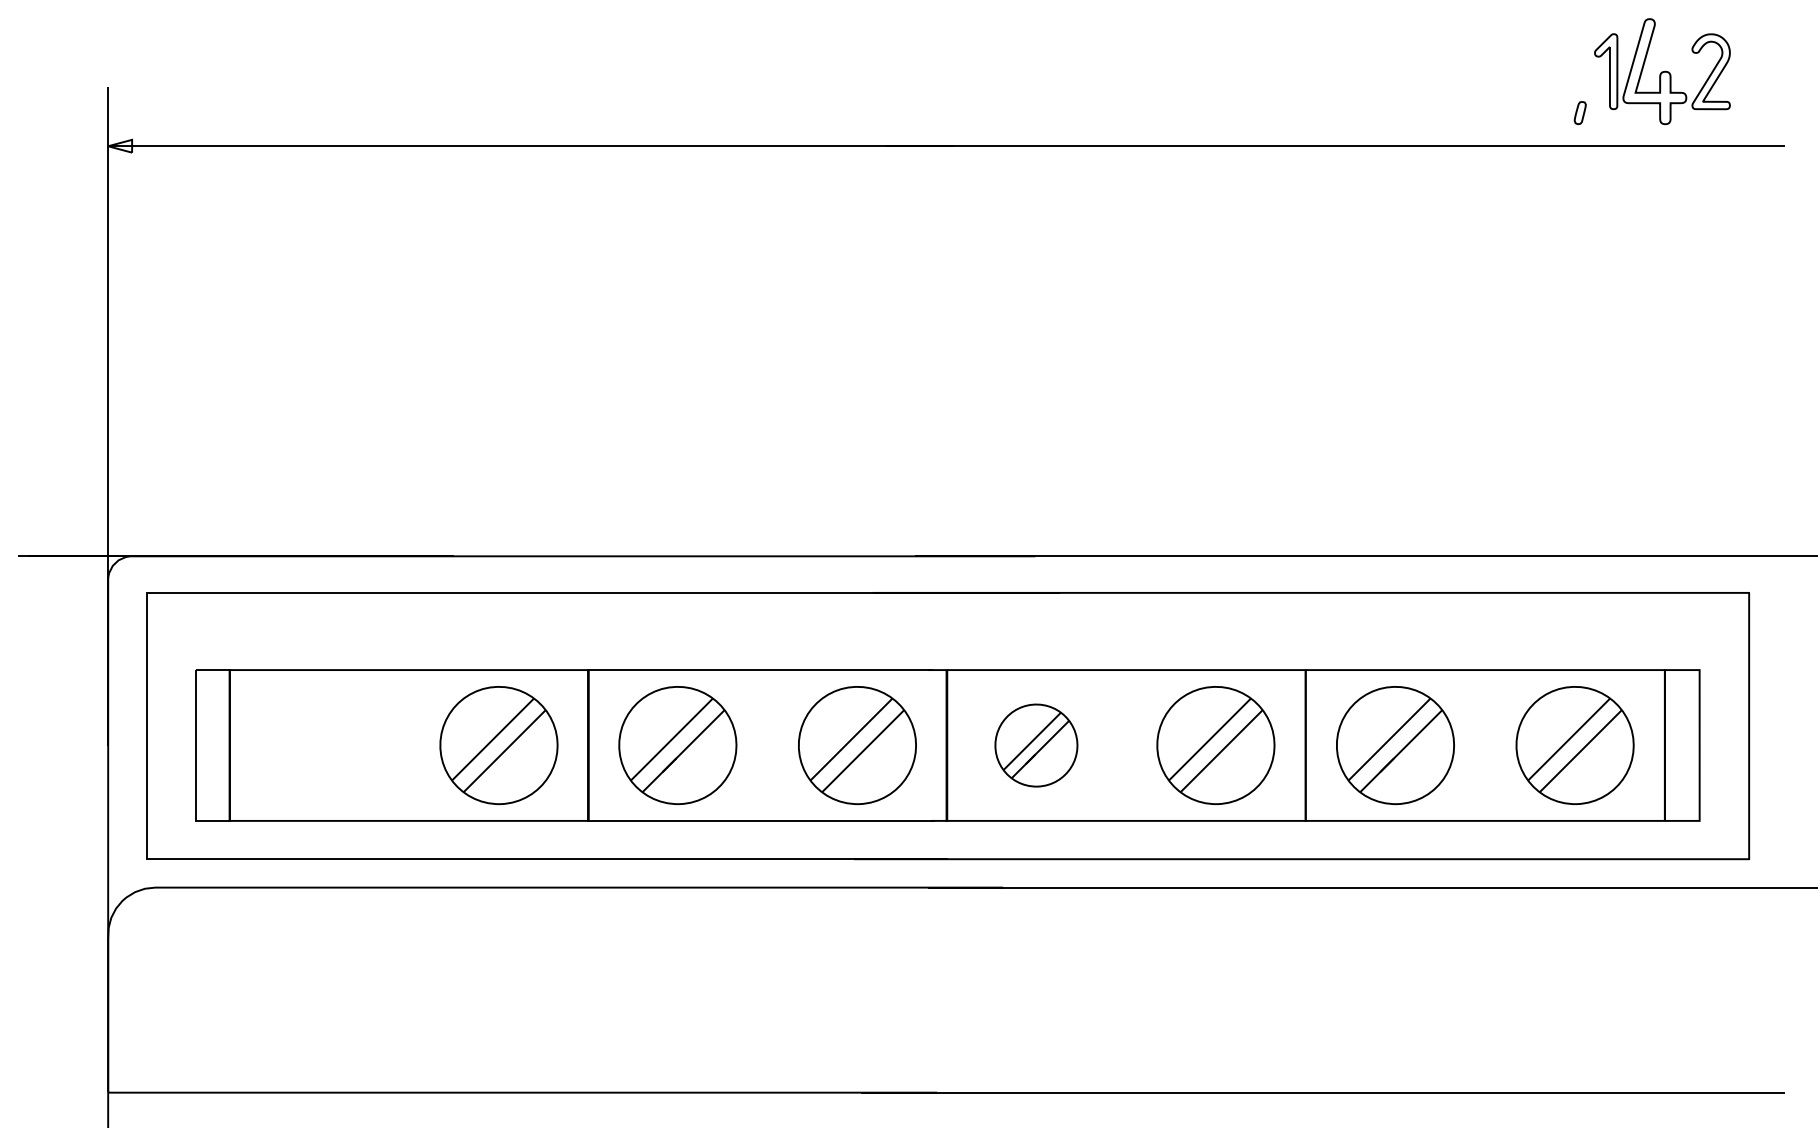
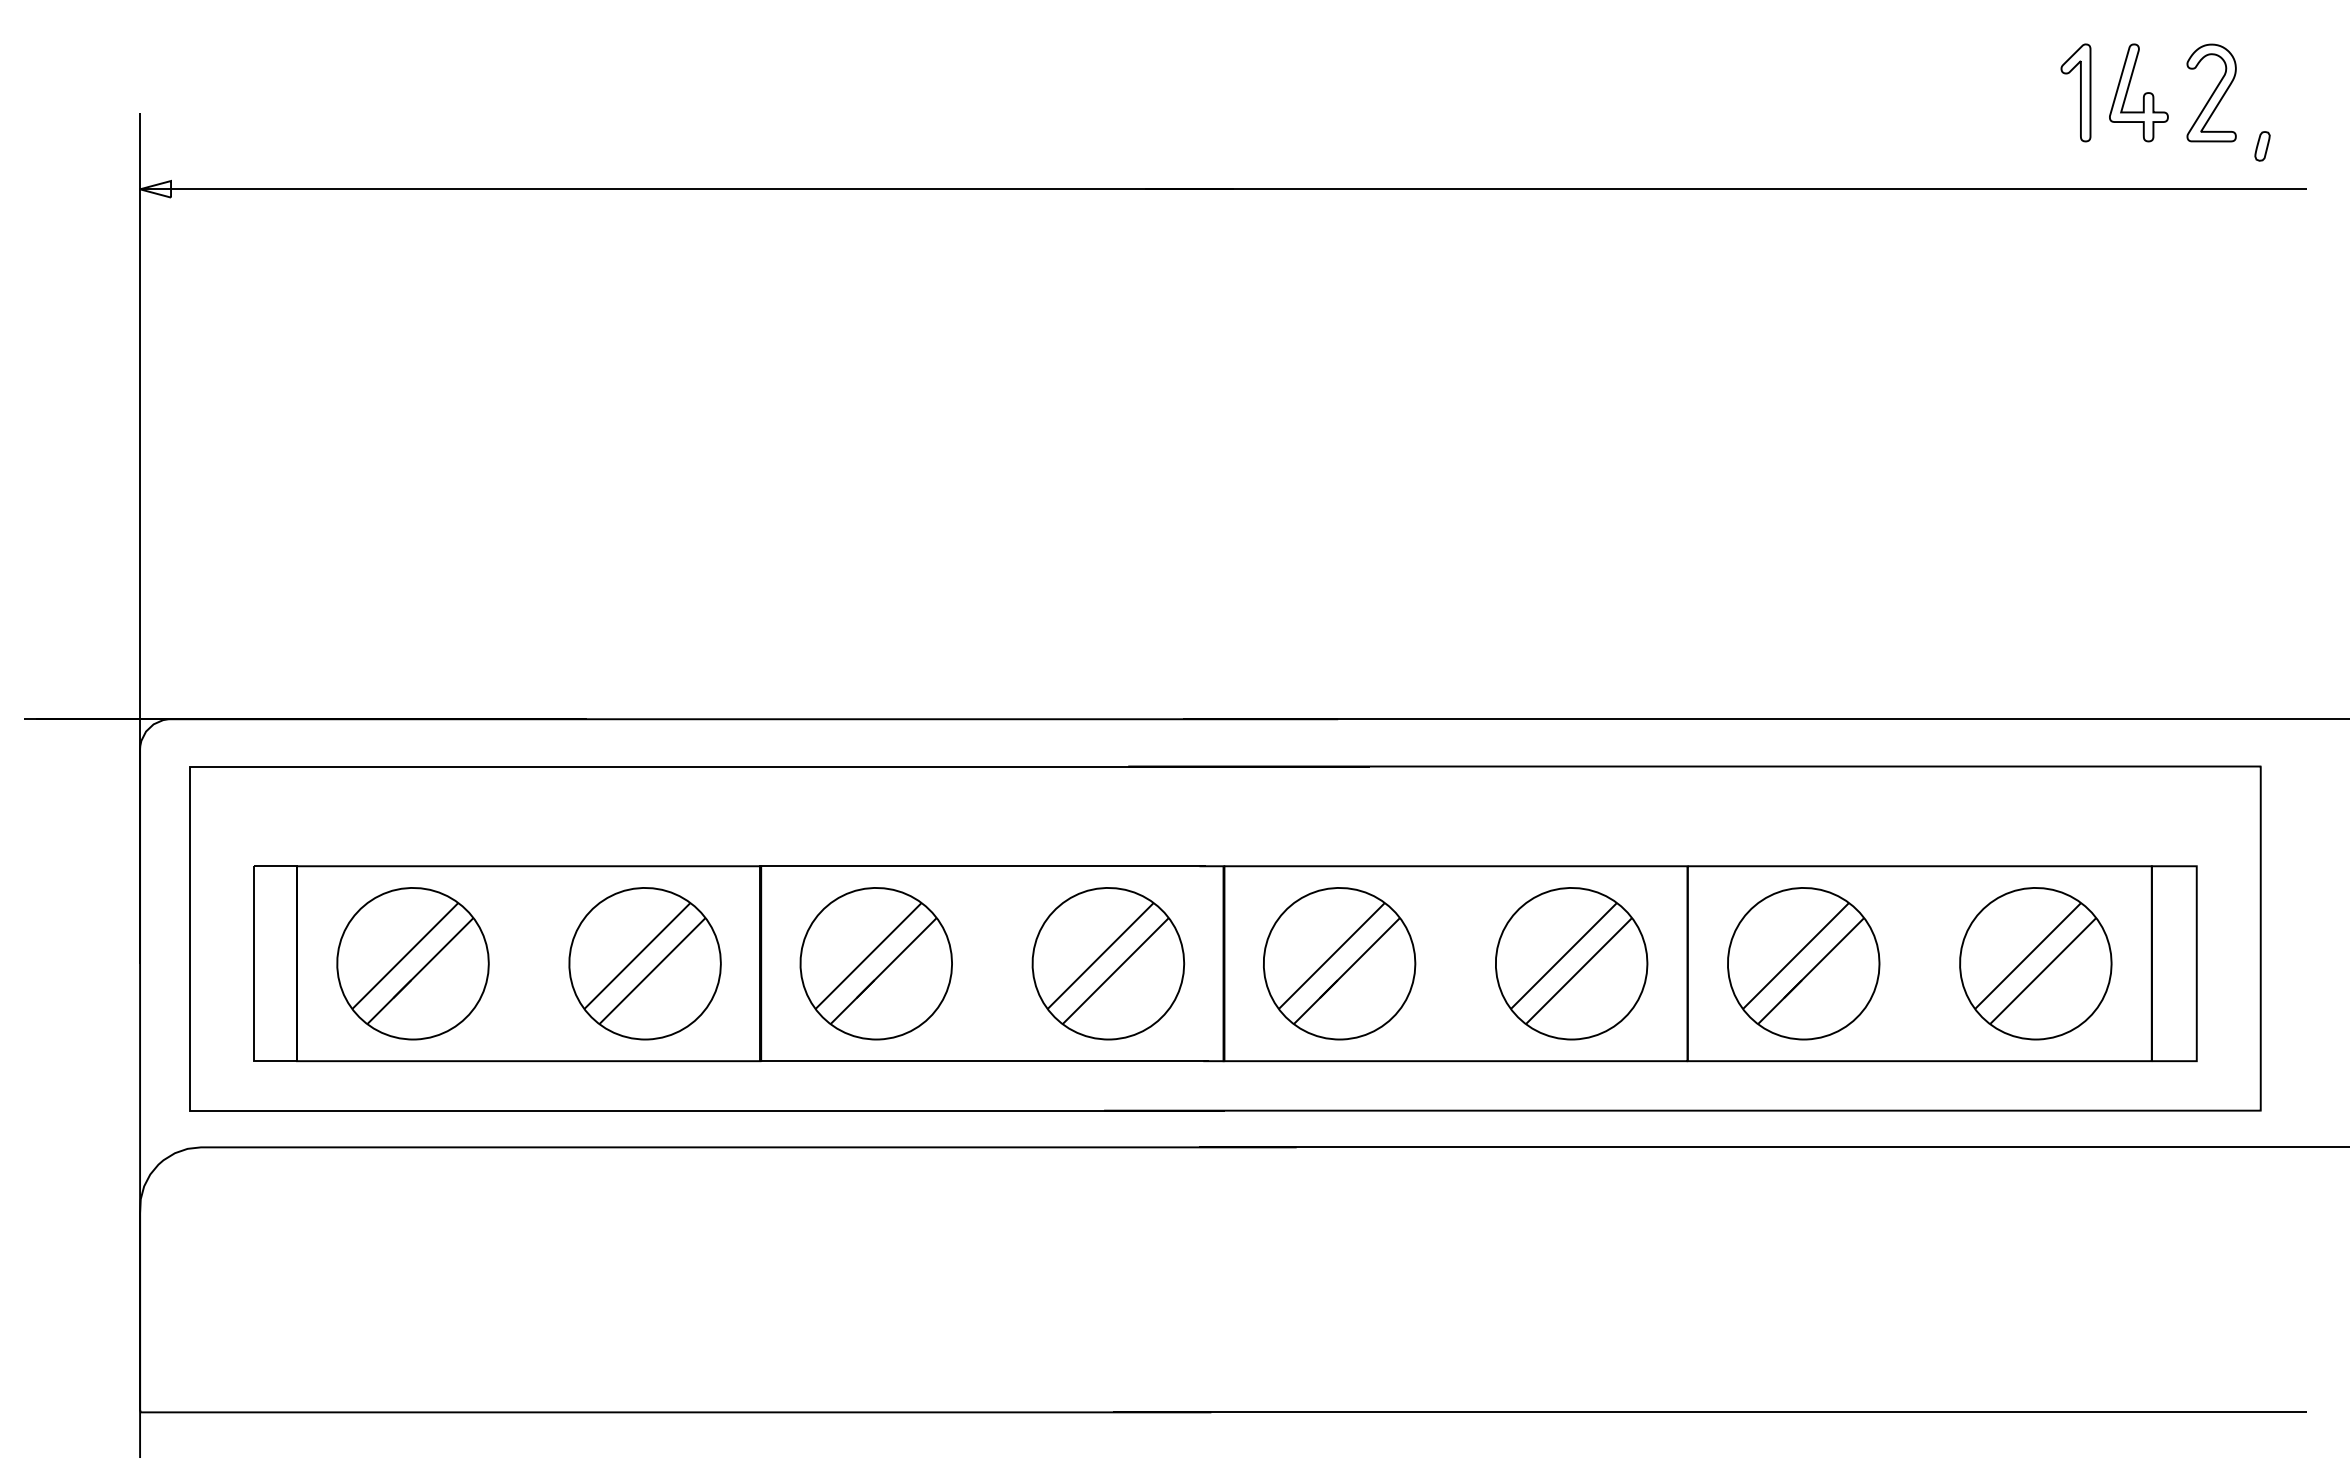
part: (1654, 71) -> (2138, 92), size x0.71
part: (1580, 113) -> (2262, 146), moved
part: (318, 745) -> (412, 963), added
part: (1036, 745) -> (1339, 963), size x1.43

